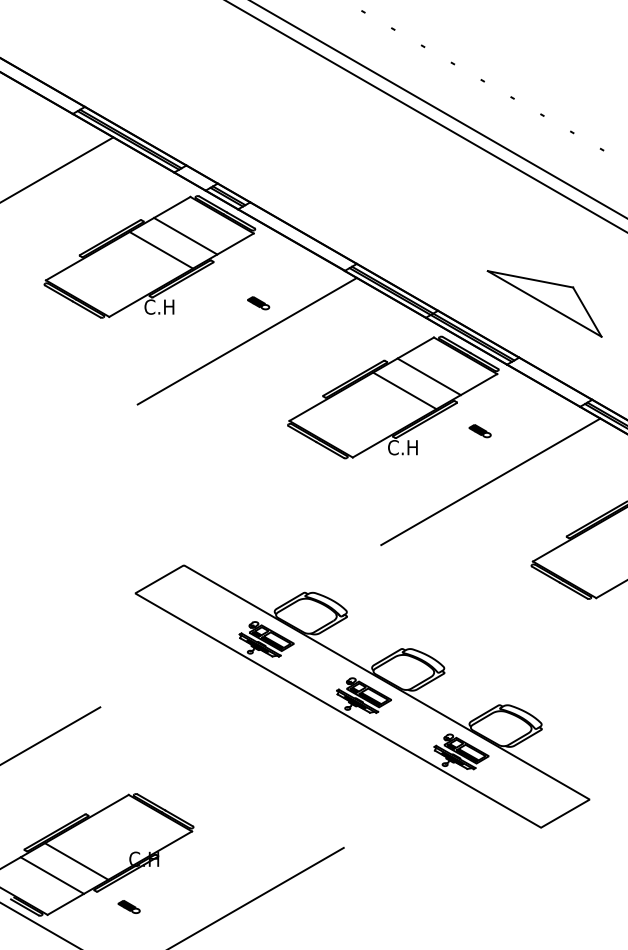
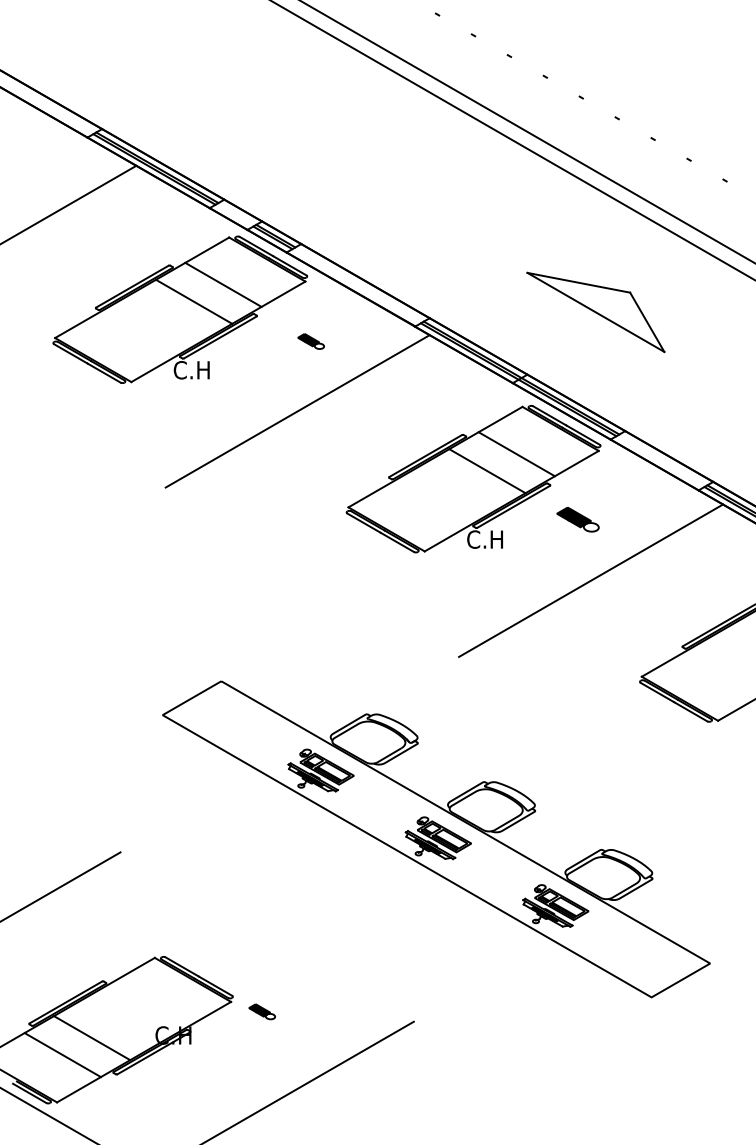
part: (257, 303) -> (310, 341), moved
part: (544, 303) -> (595, 312), moved
part: (479, 431) -> (577, 519), size x1.6
part: (128, 906) -> (261, 1011), moved

